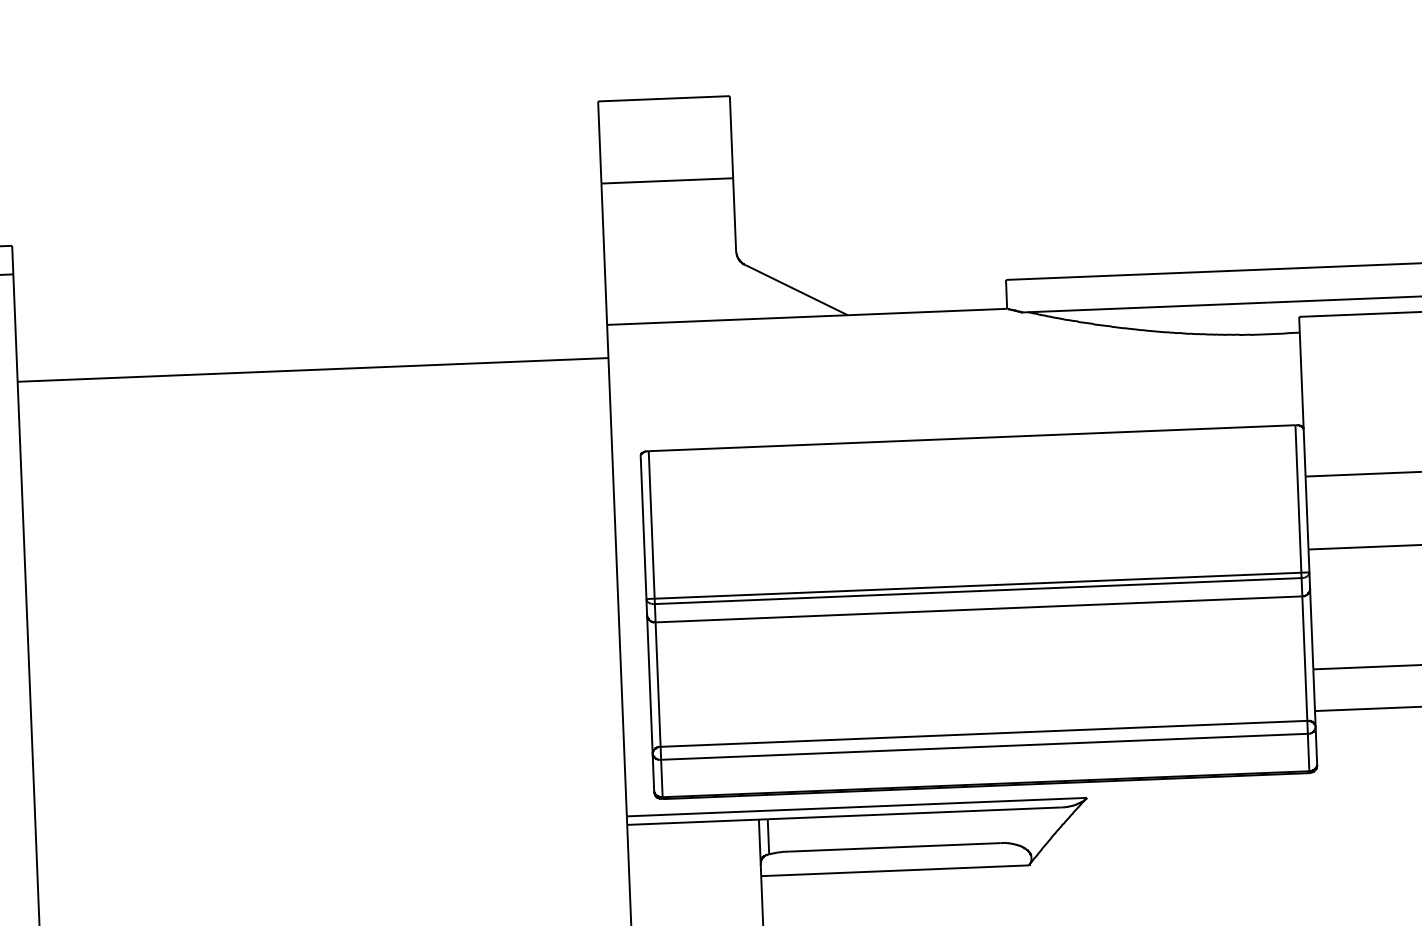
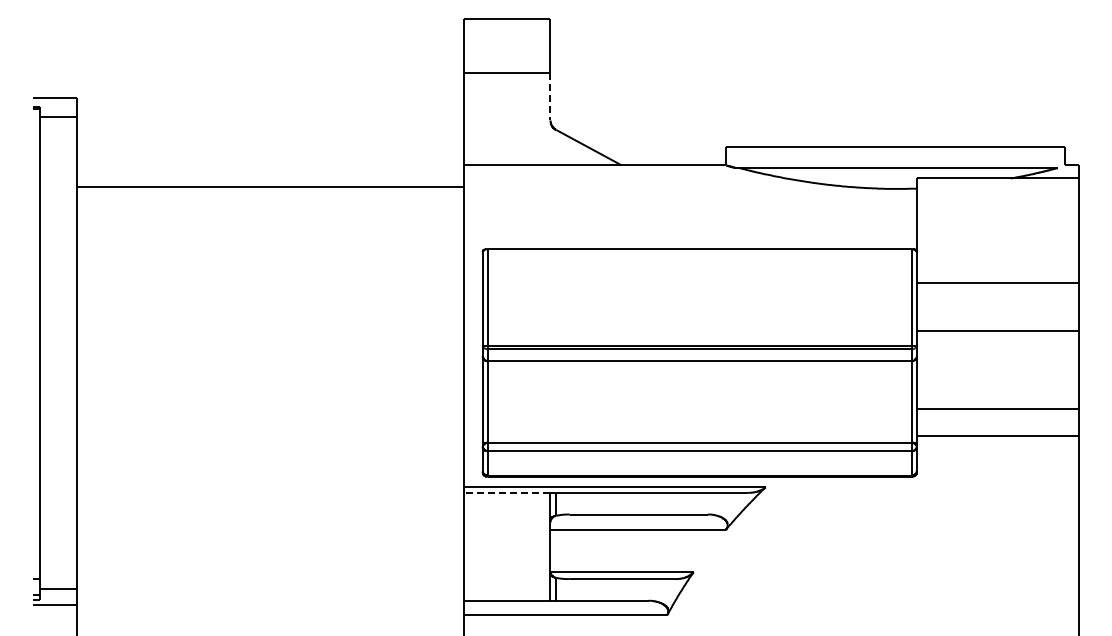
line: (734, 214) -> (550, 96), solid -> dashed
line: (691, 821) -> (506, 492), solid -> dashed

